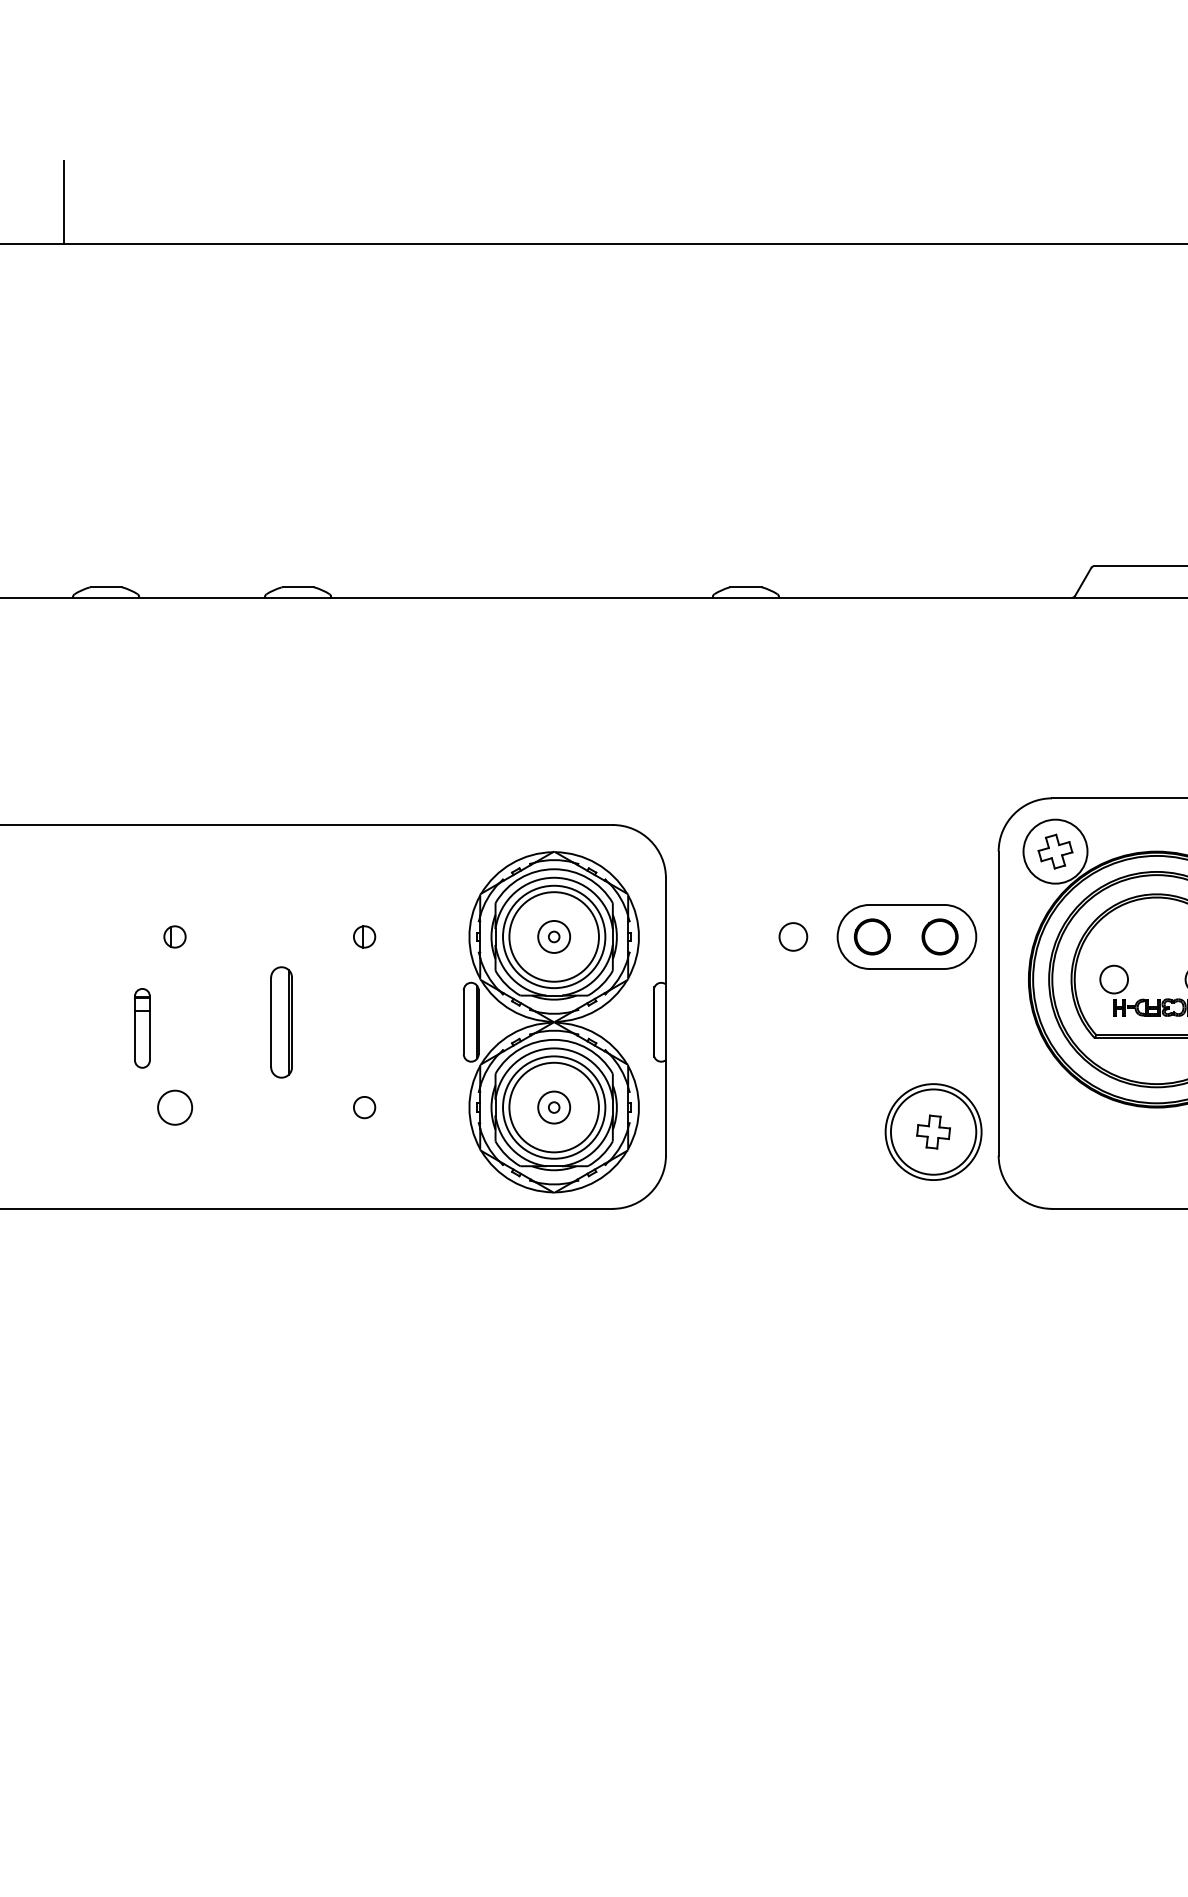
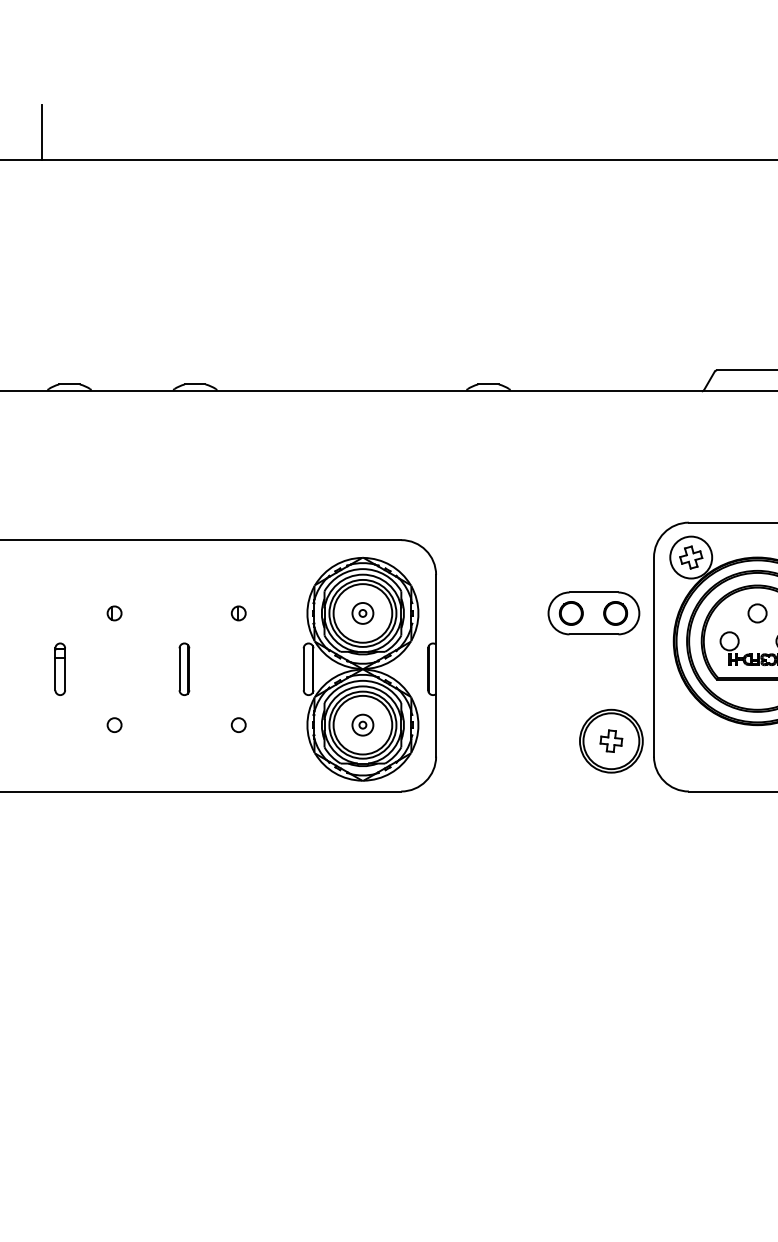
circle: (793, 937) -> (757, 613), moved
part: (281, 1021) -> (184, 668), size x0.71
part: (141, 1027) -> (59, 668), moved
circle: (174, 1106) -> (114, 724), size x0.62

